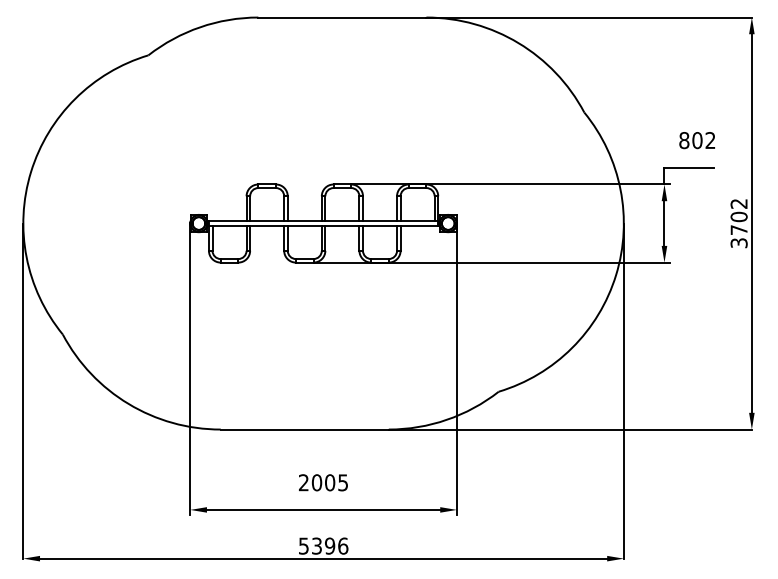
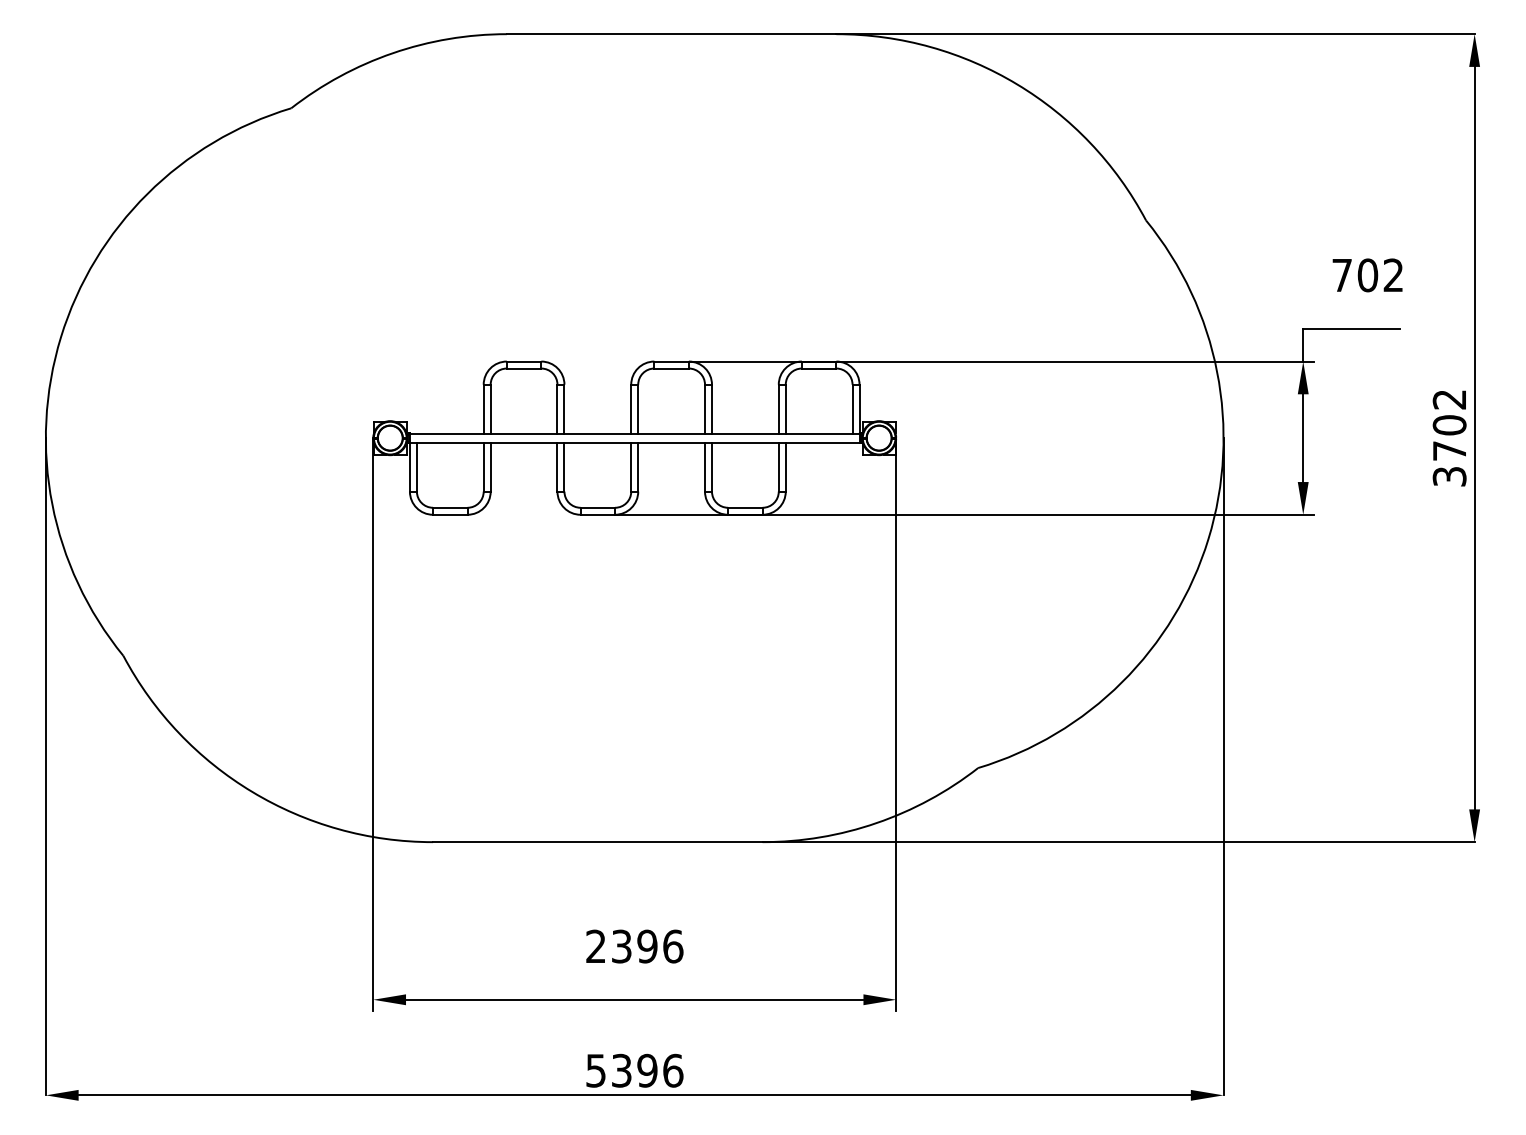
text: (684, 140) -> (1342, 275), 802 -> 702
text: (329, 482) -> (646, 945), 2005 -> 2396

